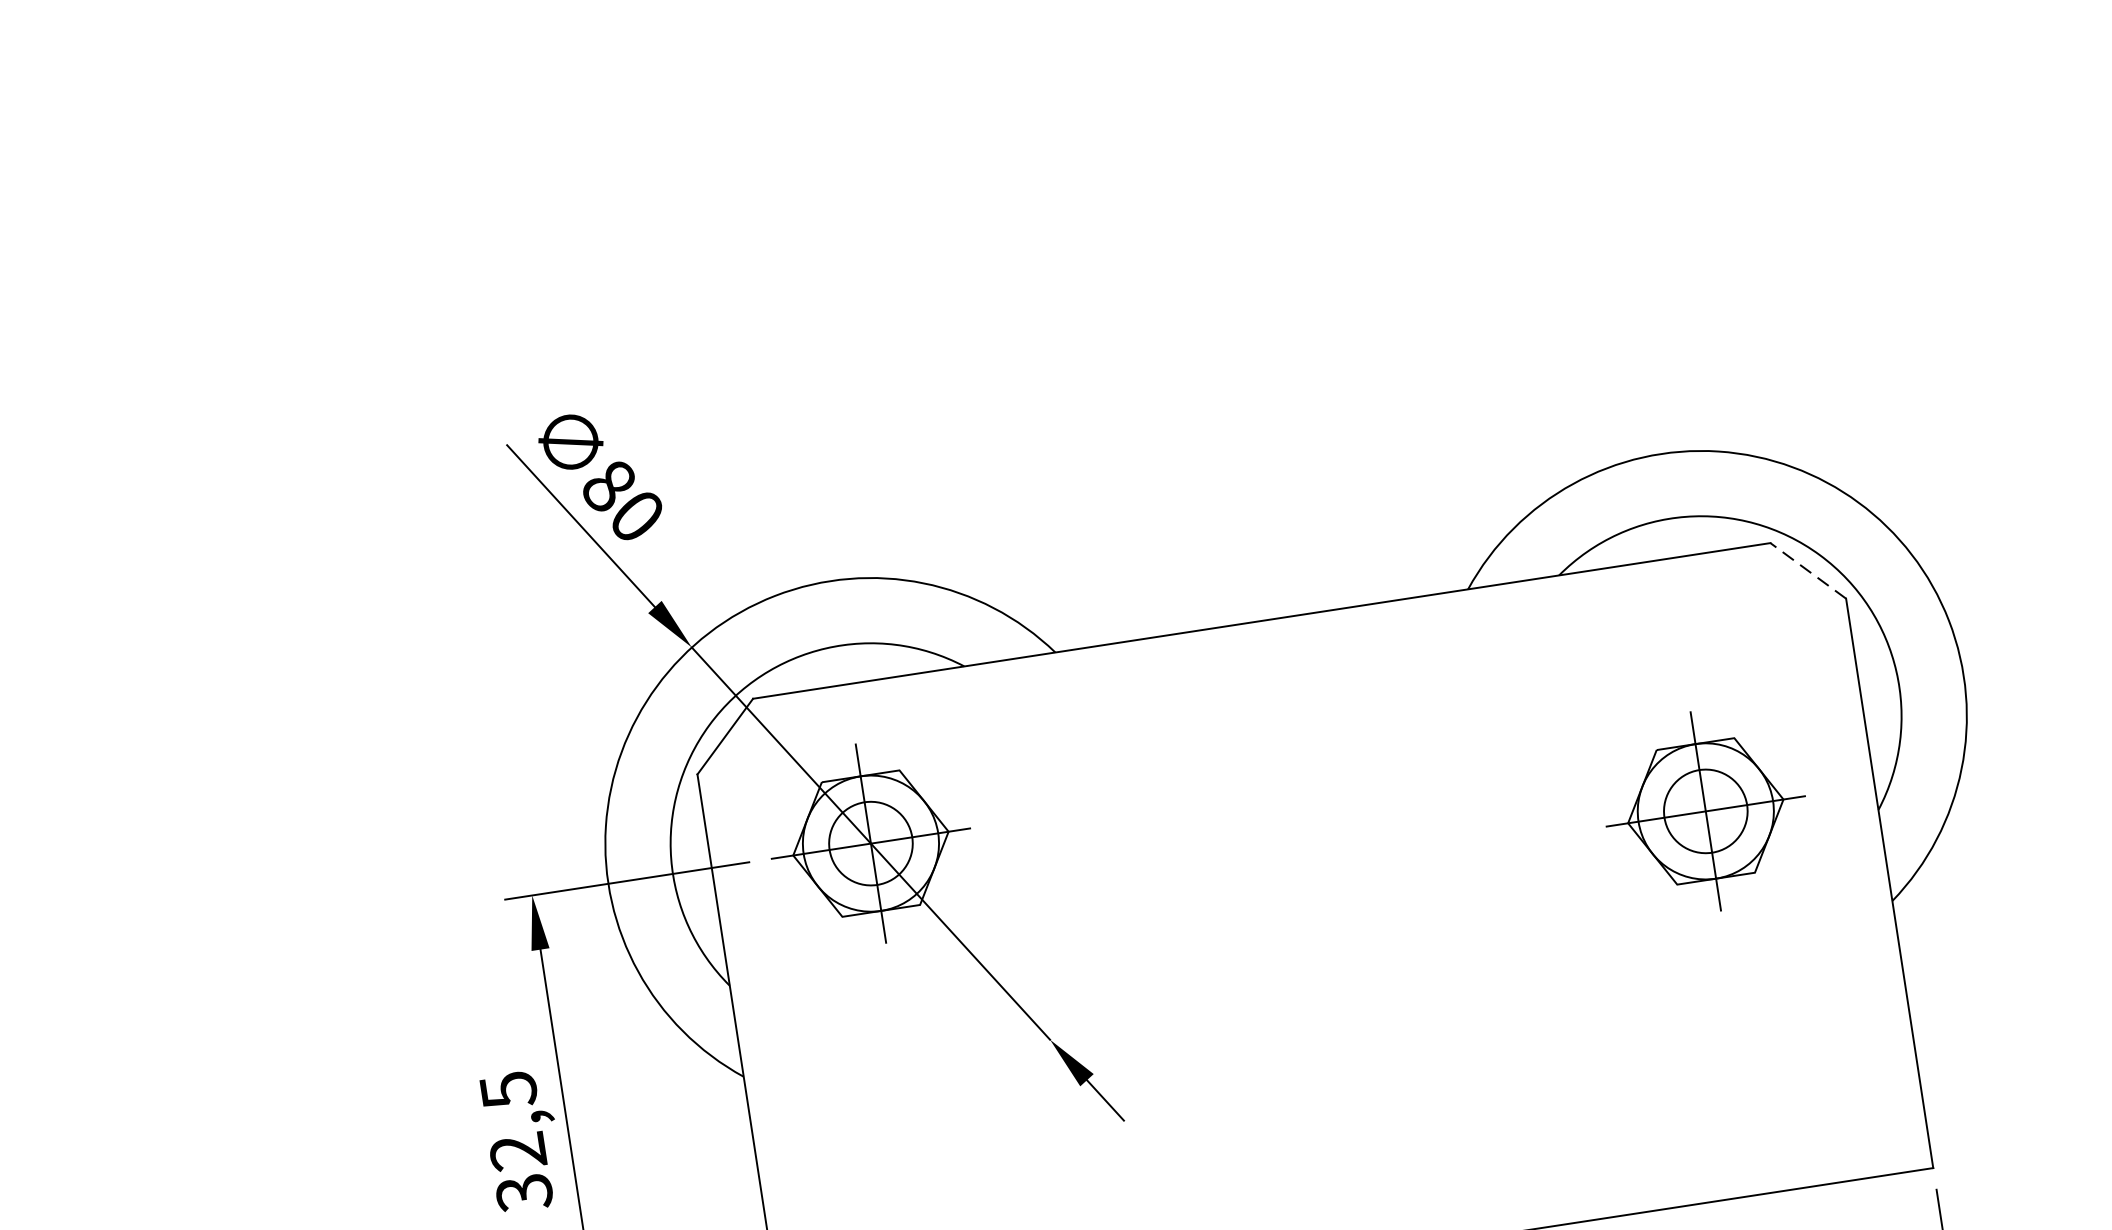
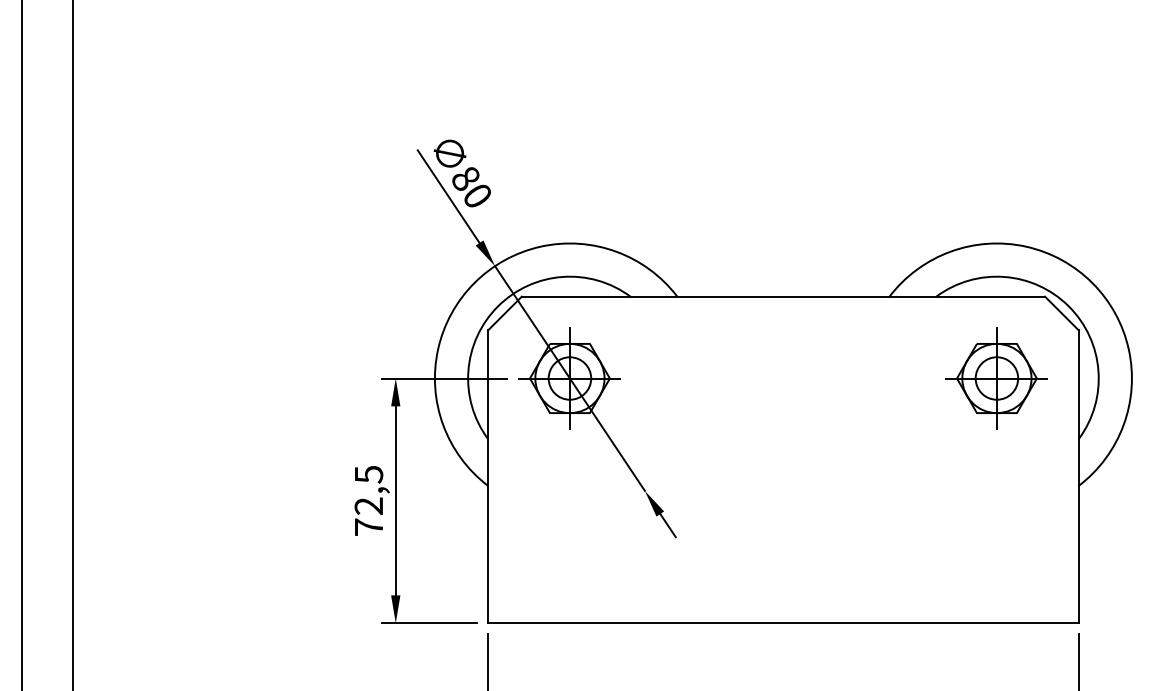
line: (1807, 570) -> (1061, 313), dashed -> solid
part: (1704, 811) -> (996, 378), moved
text: (523, 1193) -> (368, 527), 32,5 -> 72,5

